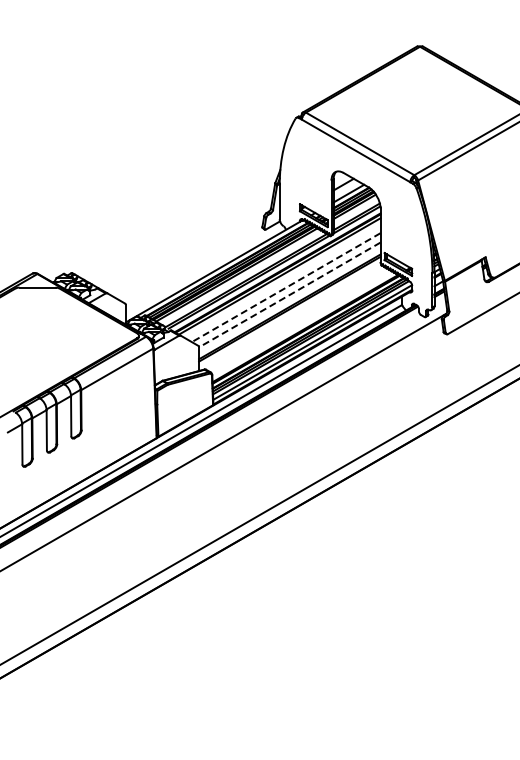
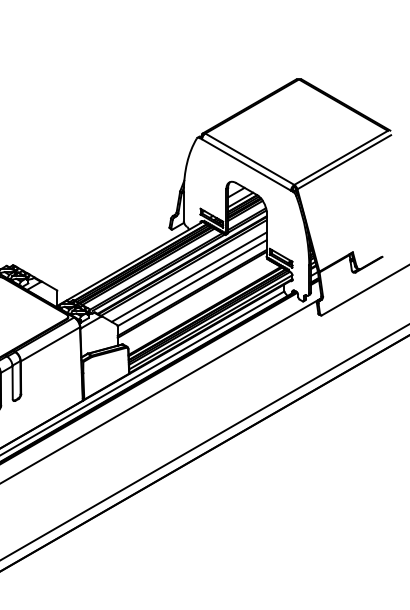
line: (286, 287) -> (189, 277), dashed -> solid
line: (289, 294) -> (191, 282), dashed -> solid

